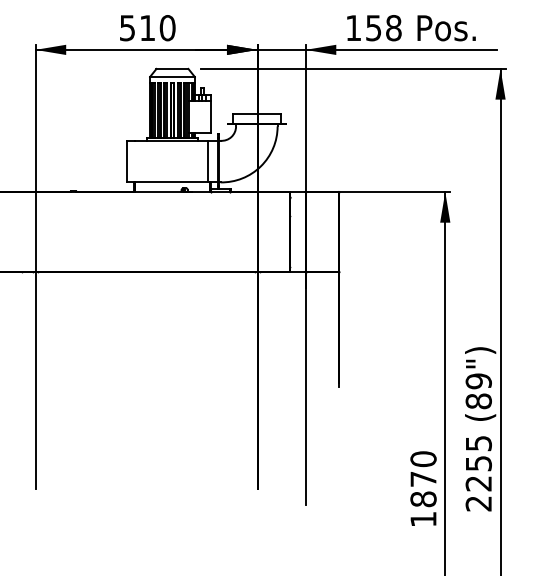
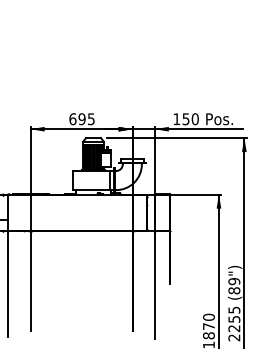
text: (392, 26) -> (194, 118), 158 -> 150
text: (146, 28) -> (81, 119), 510 -> 695

